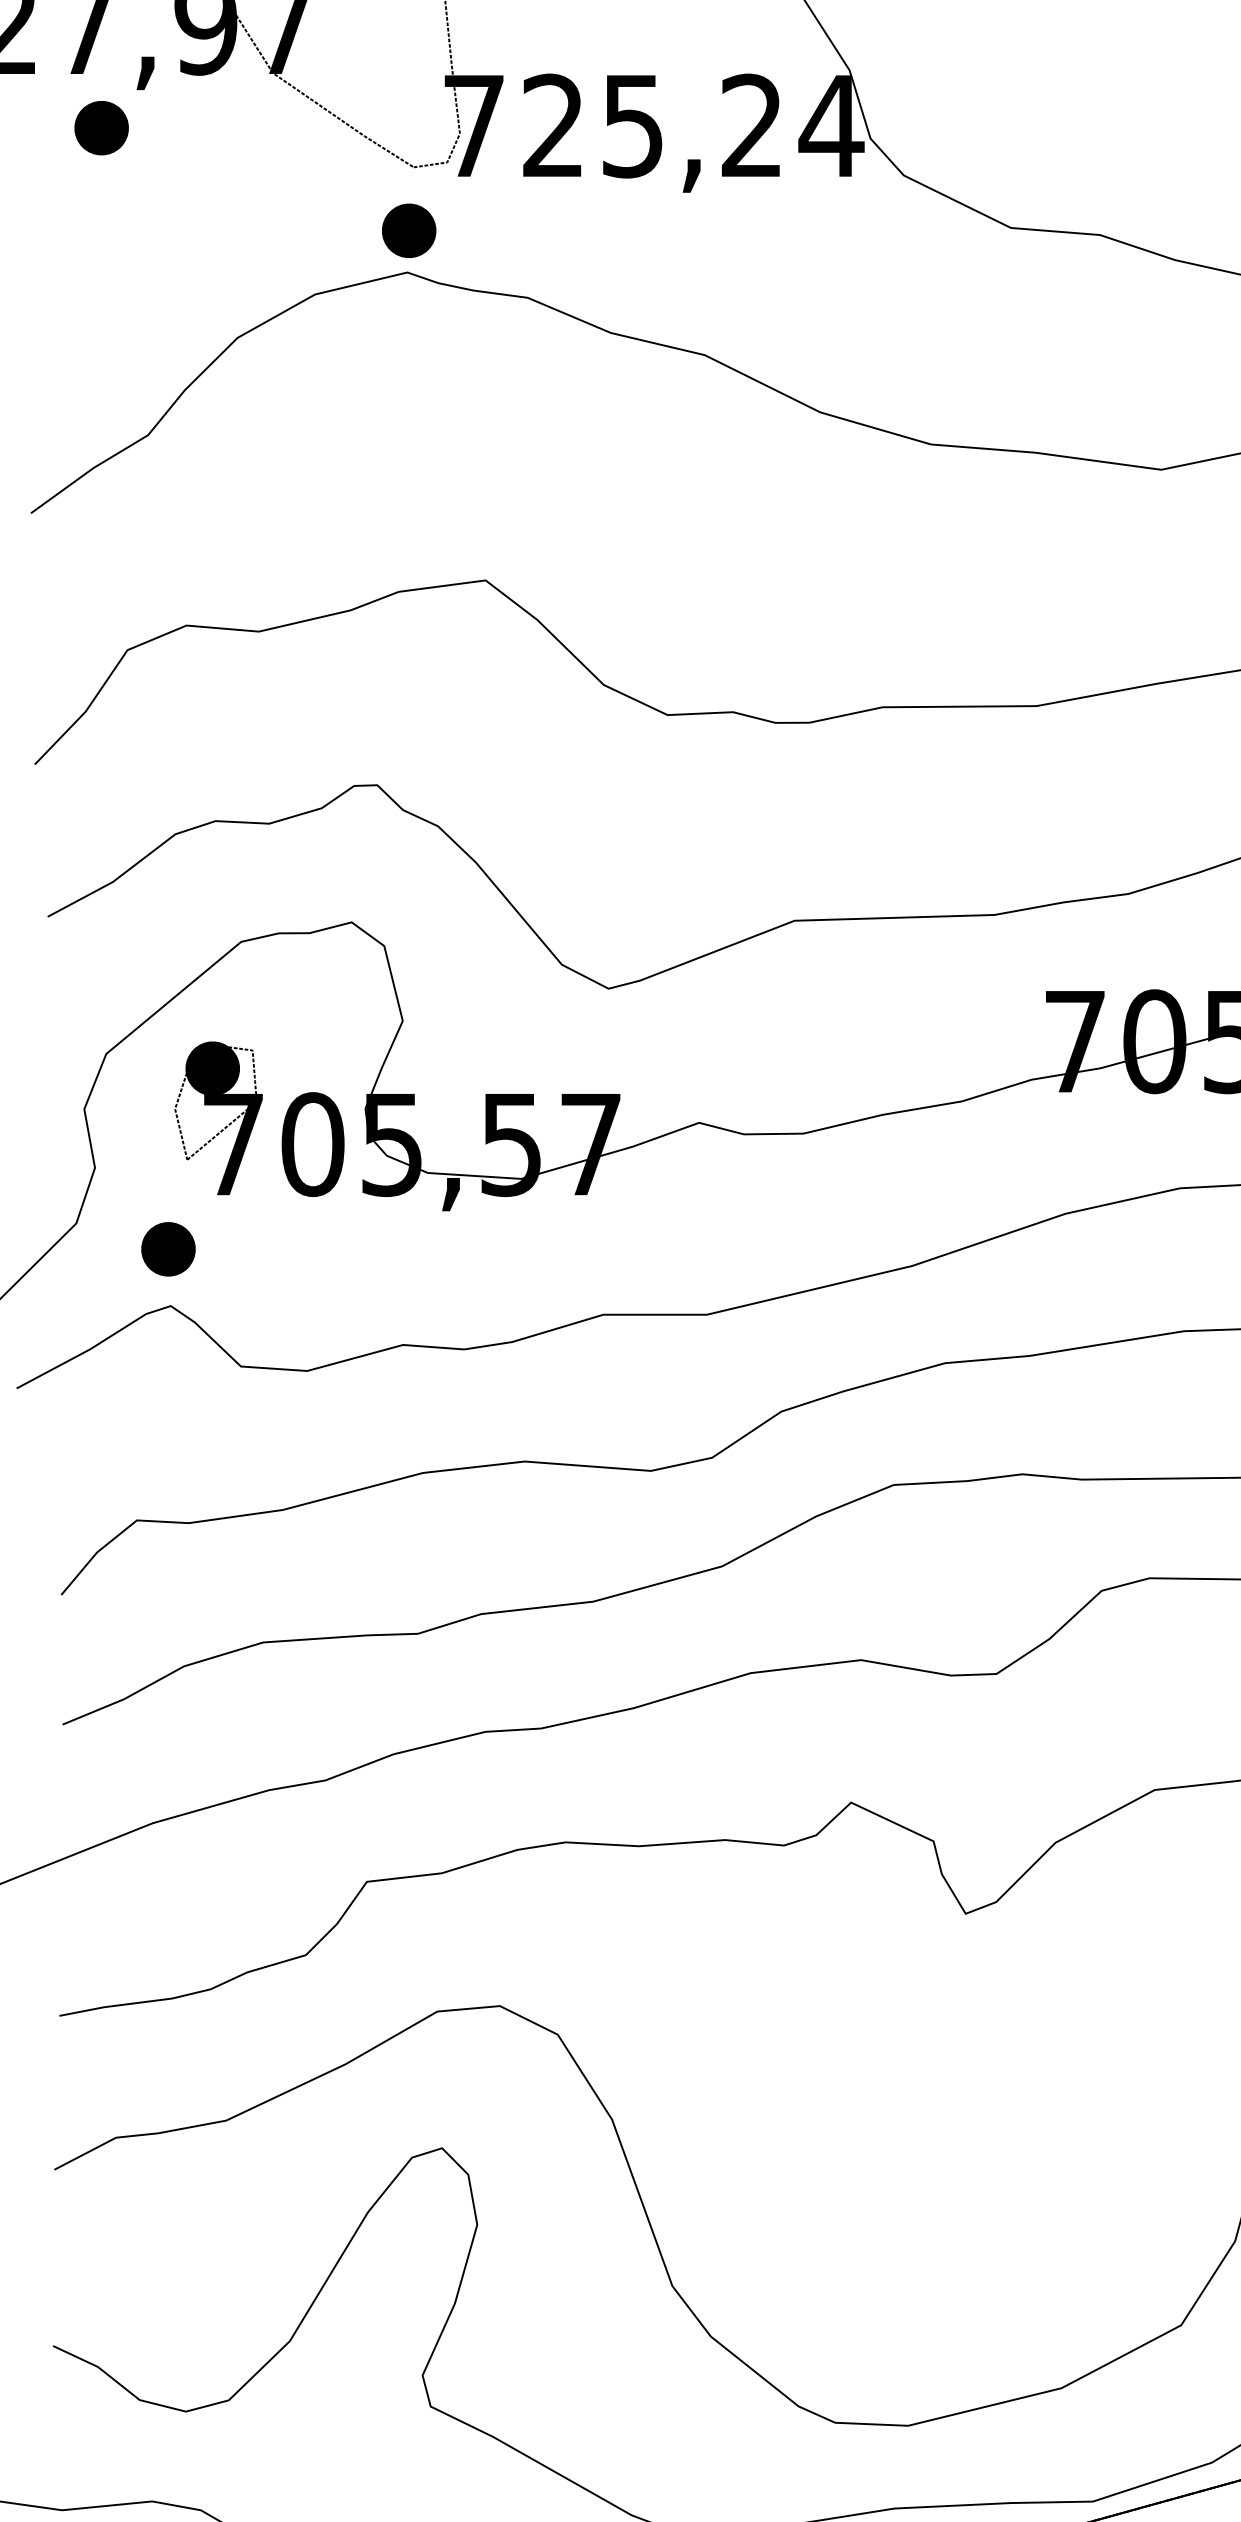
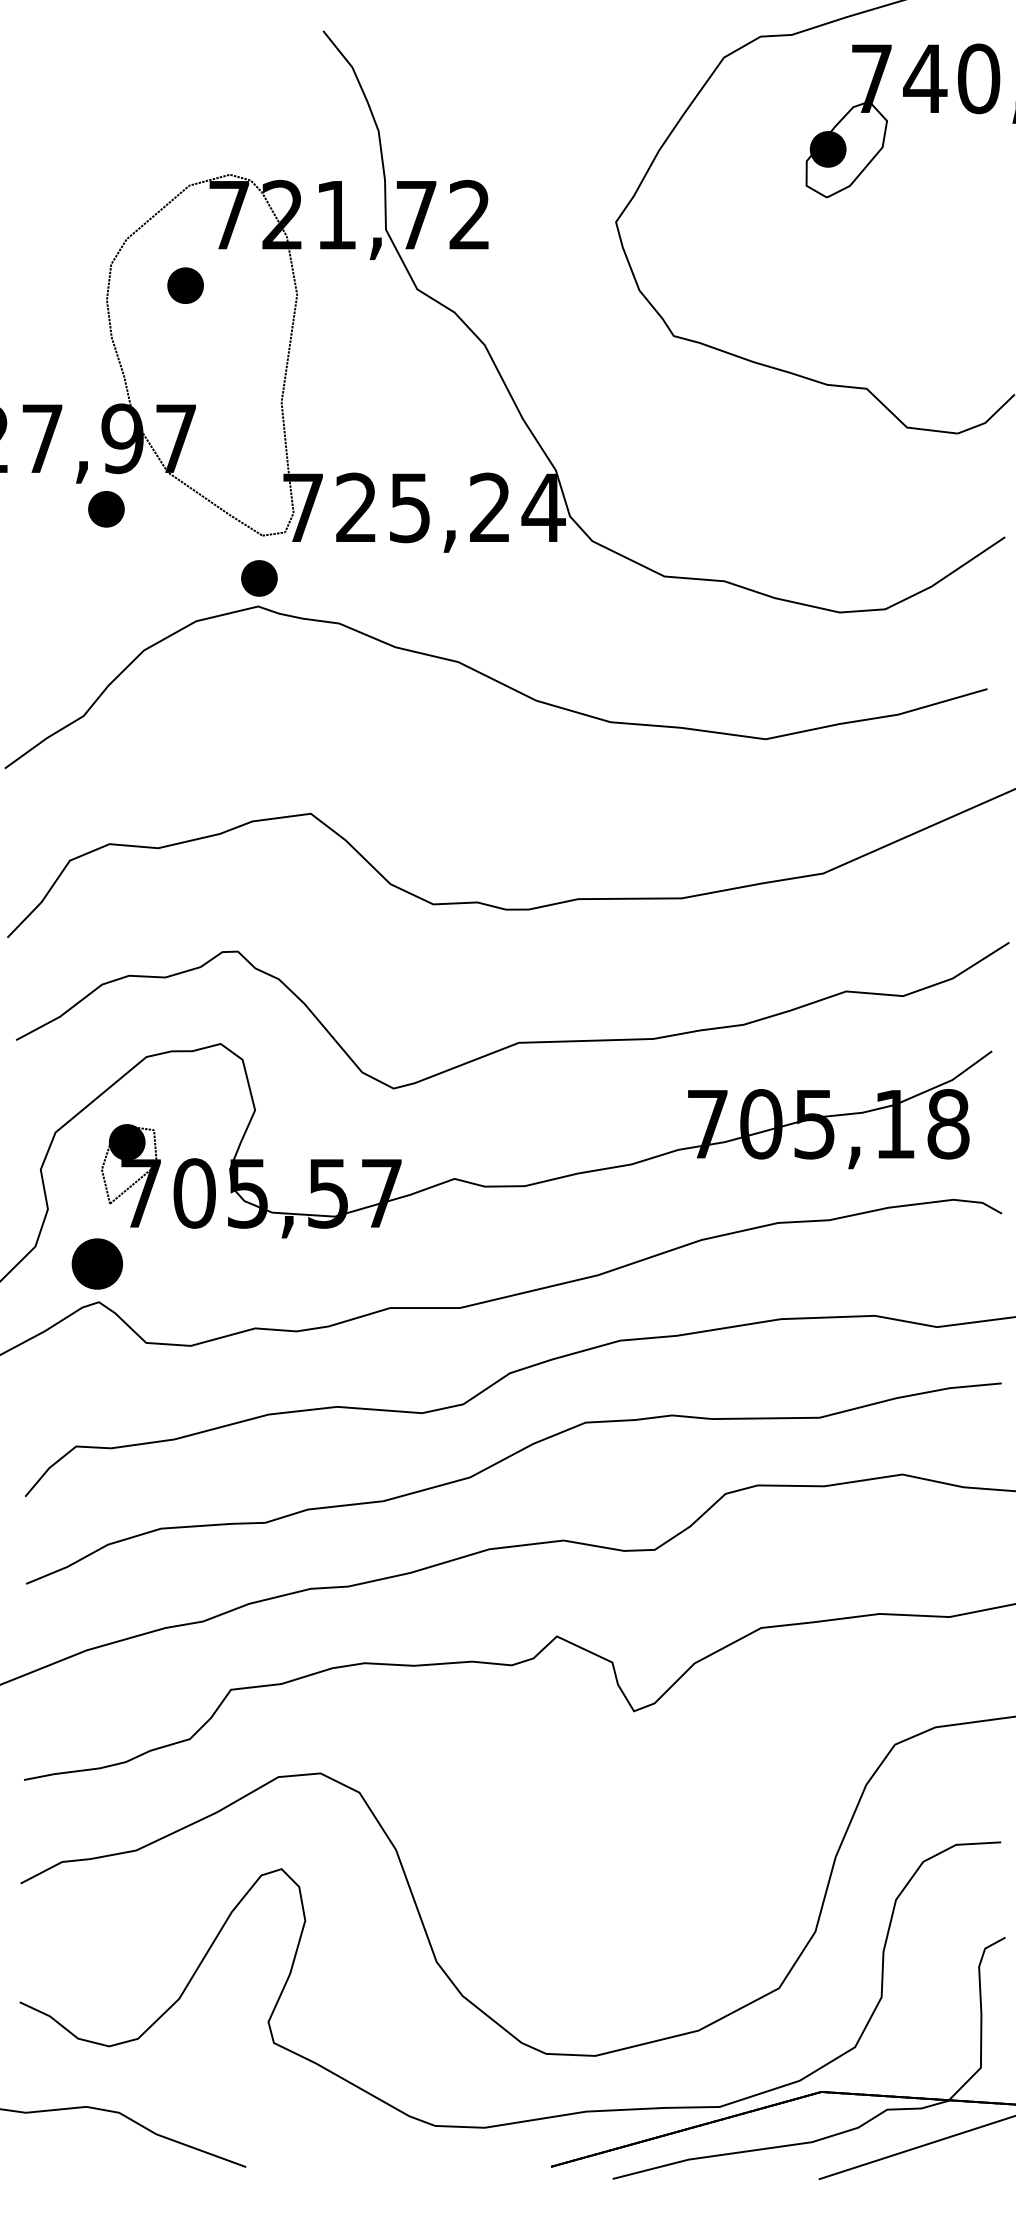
part: (101, 128) -> (106, 509), moved
part: (168, 1248) -> (97, 1263), size x1.4

